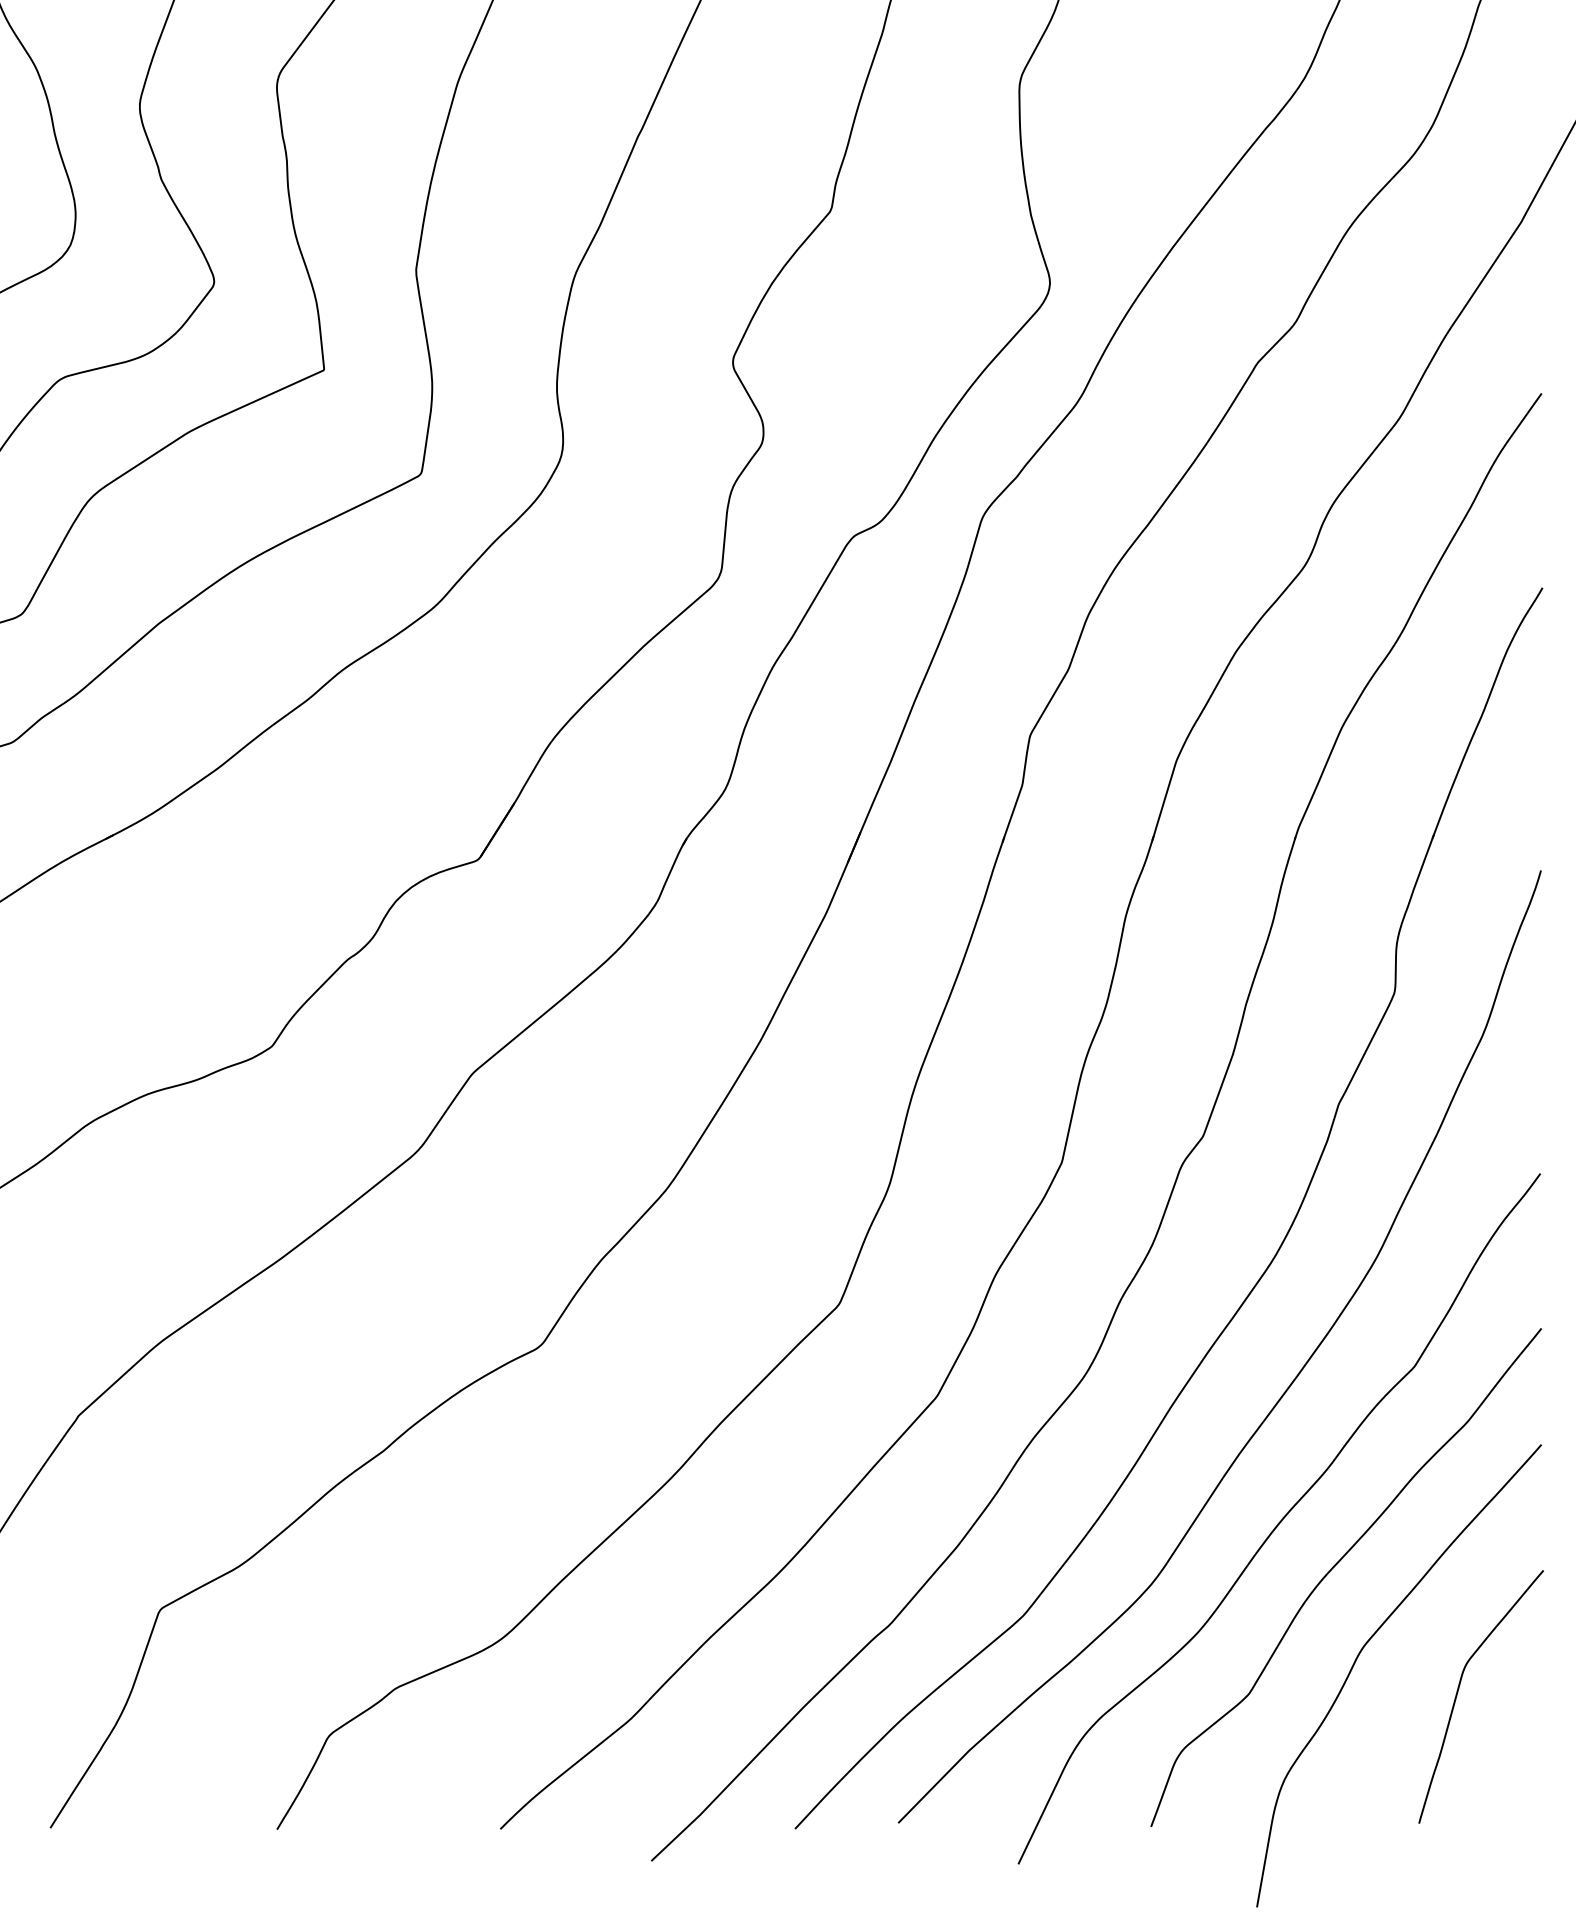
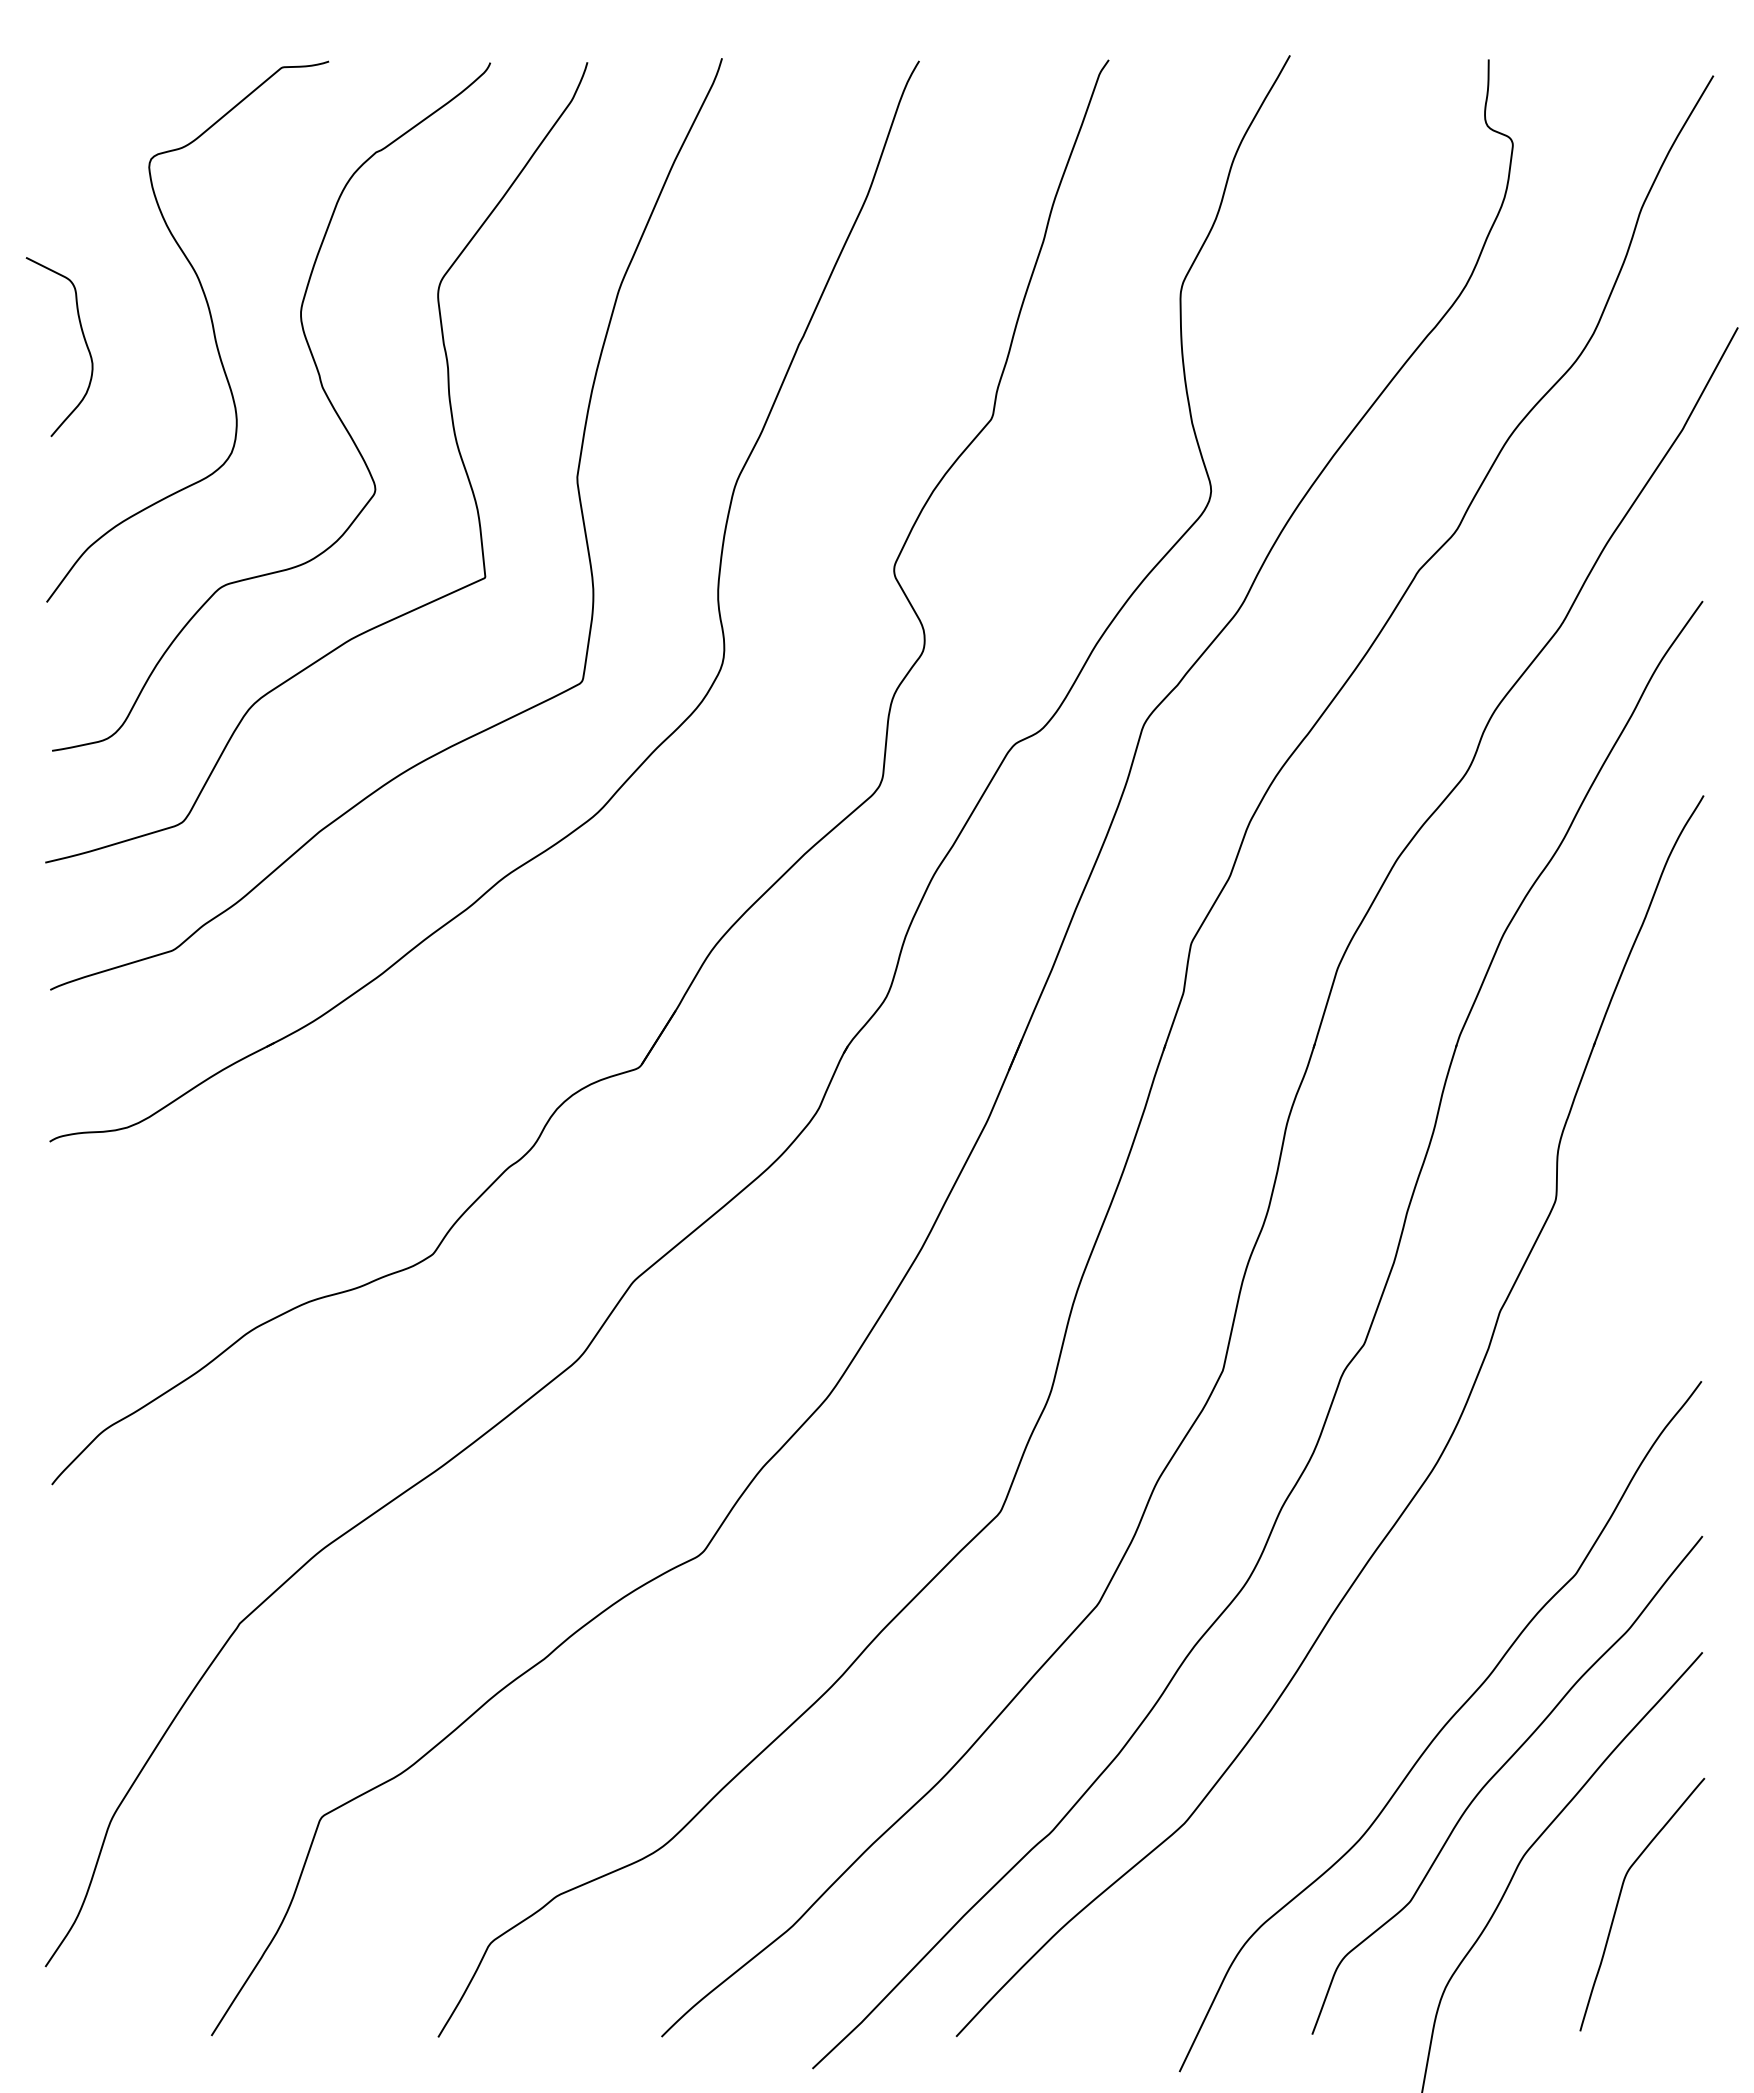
curve: (1283, 1392) -> (1444, 1600), removed

